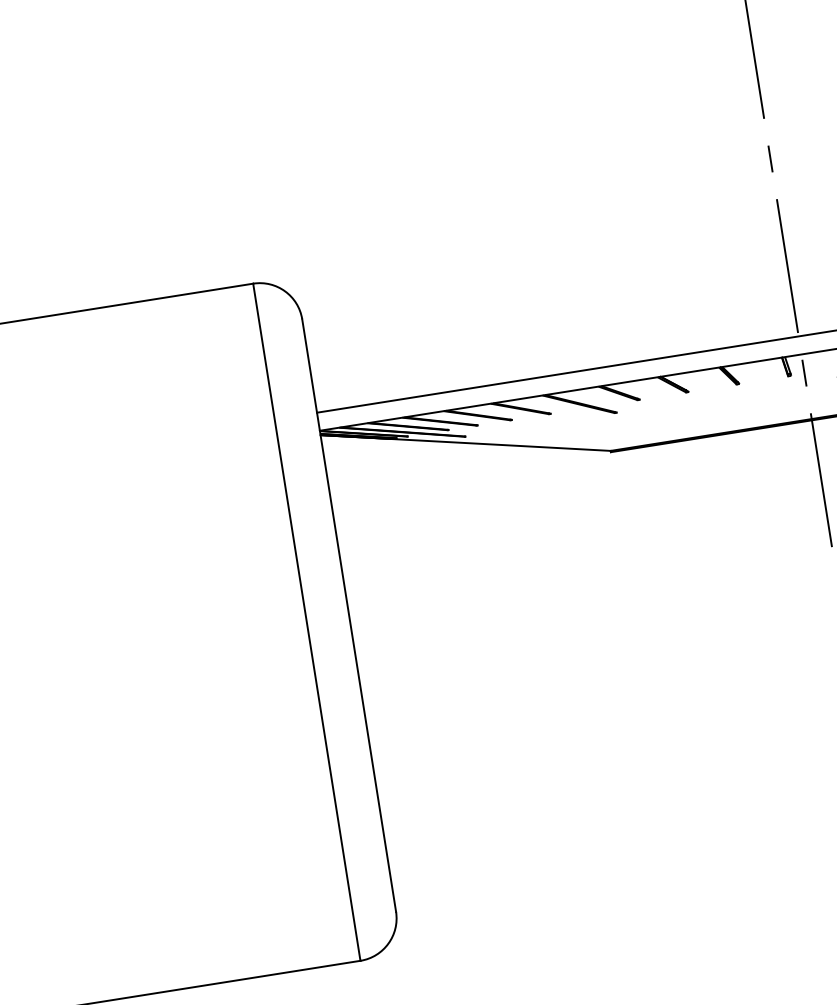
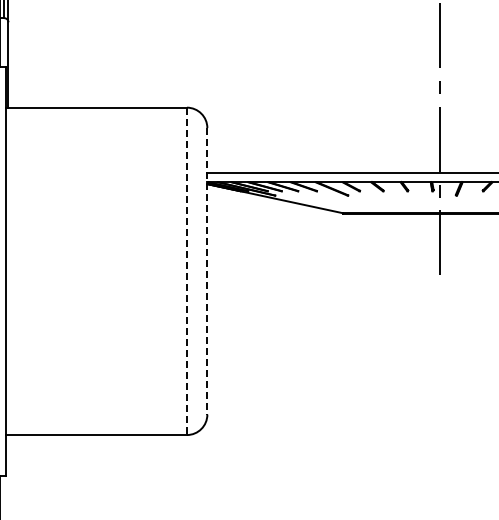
line: (349, 615) -> (207, 271), solid -> dashed
line: (306, 622) -> (186, 271), solid -> dashed

